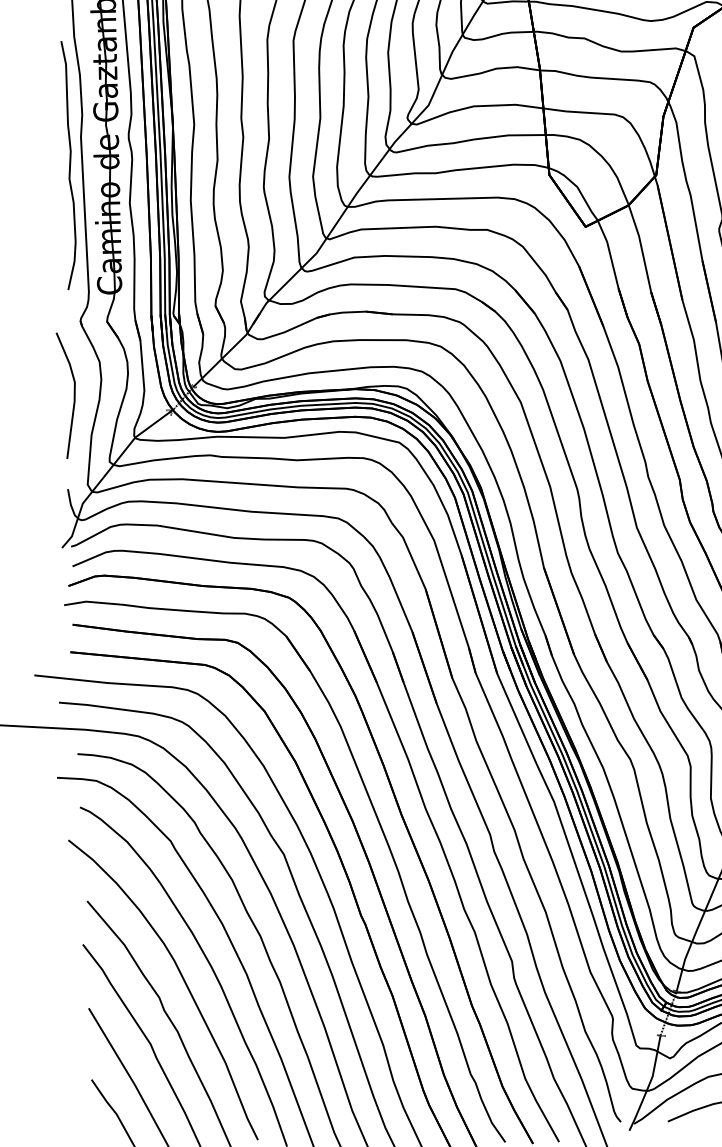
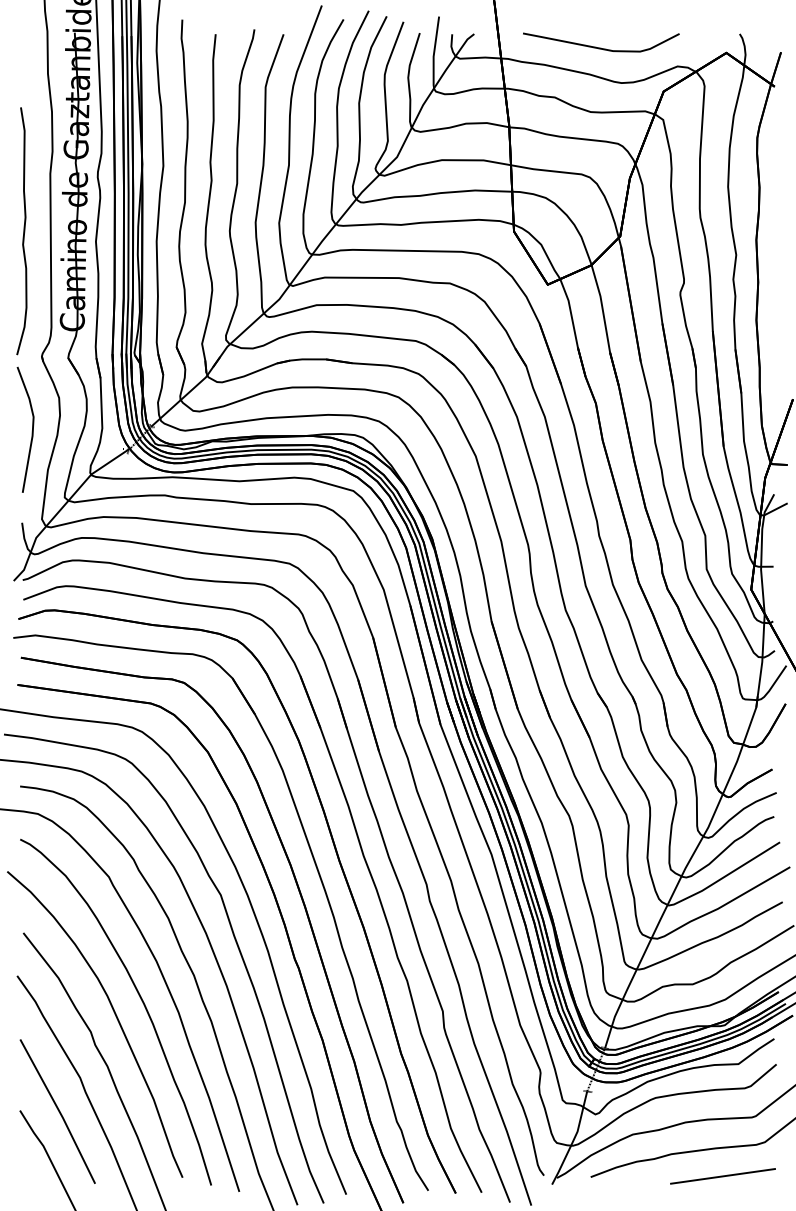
part: (67, 165) -> (21, 231), moved

